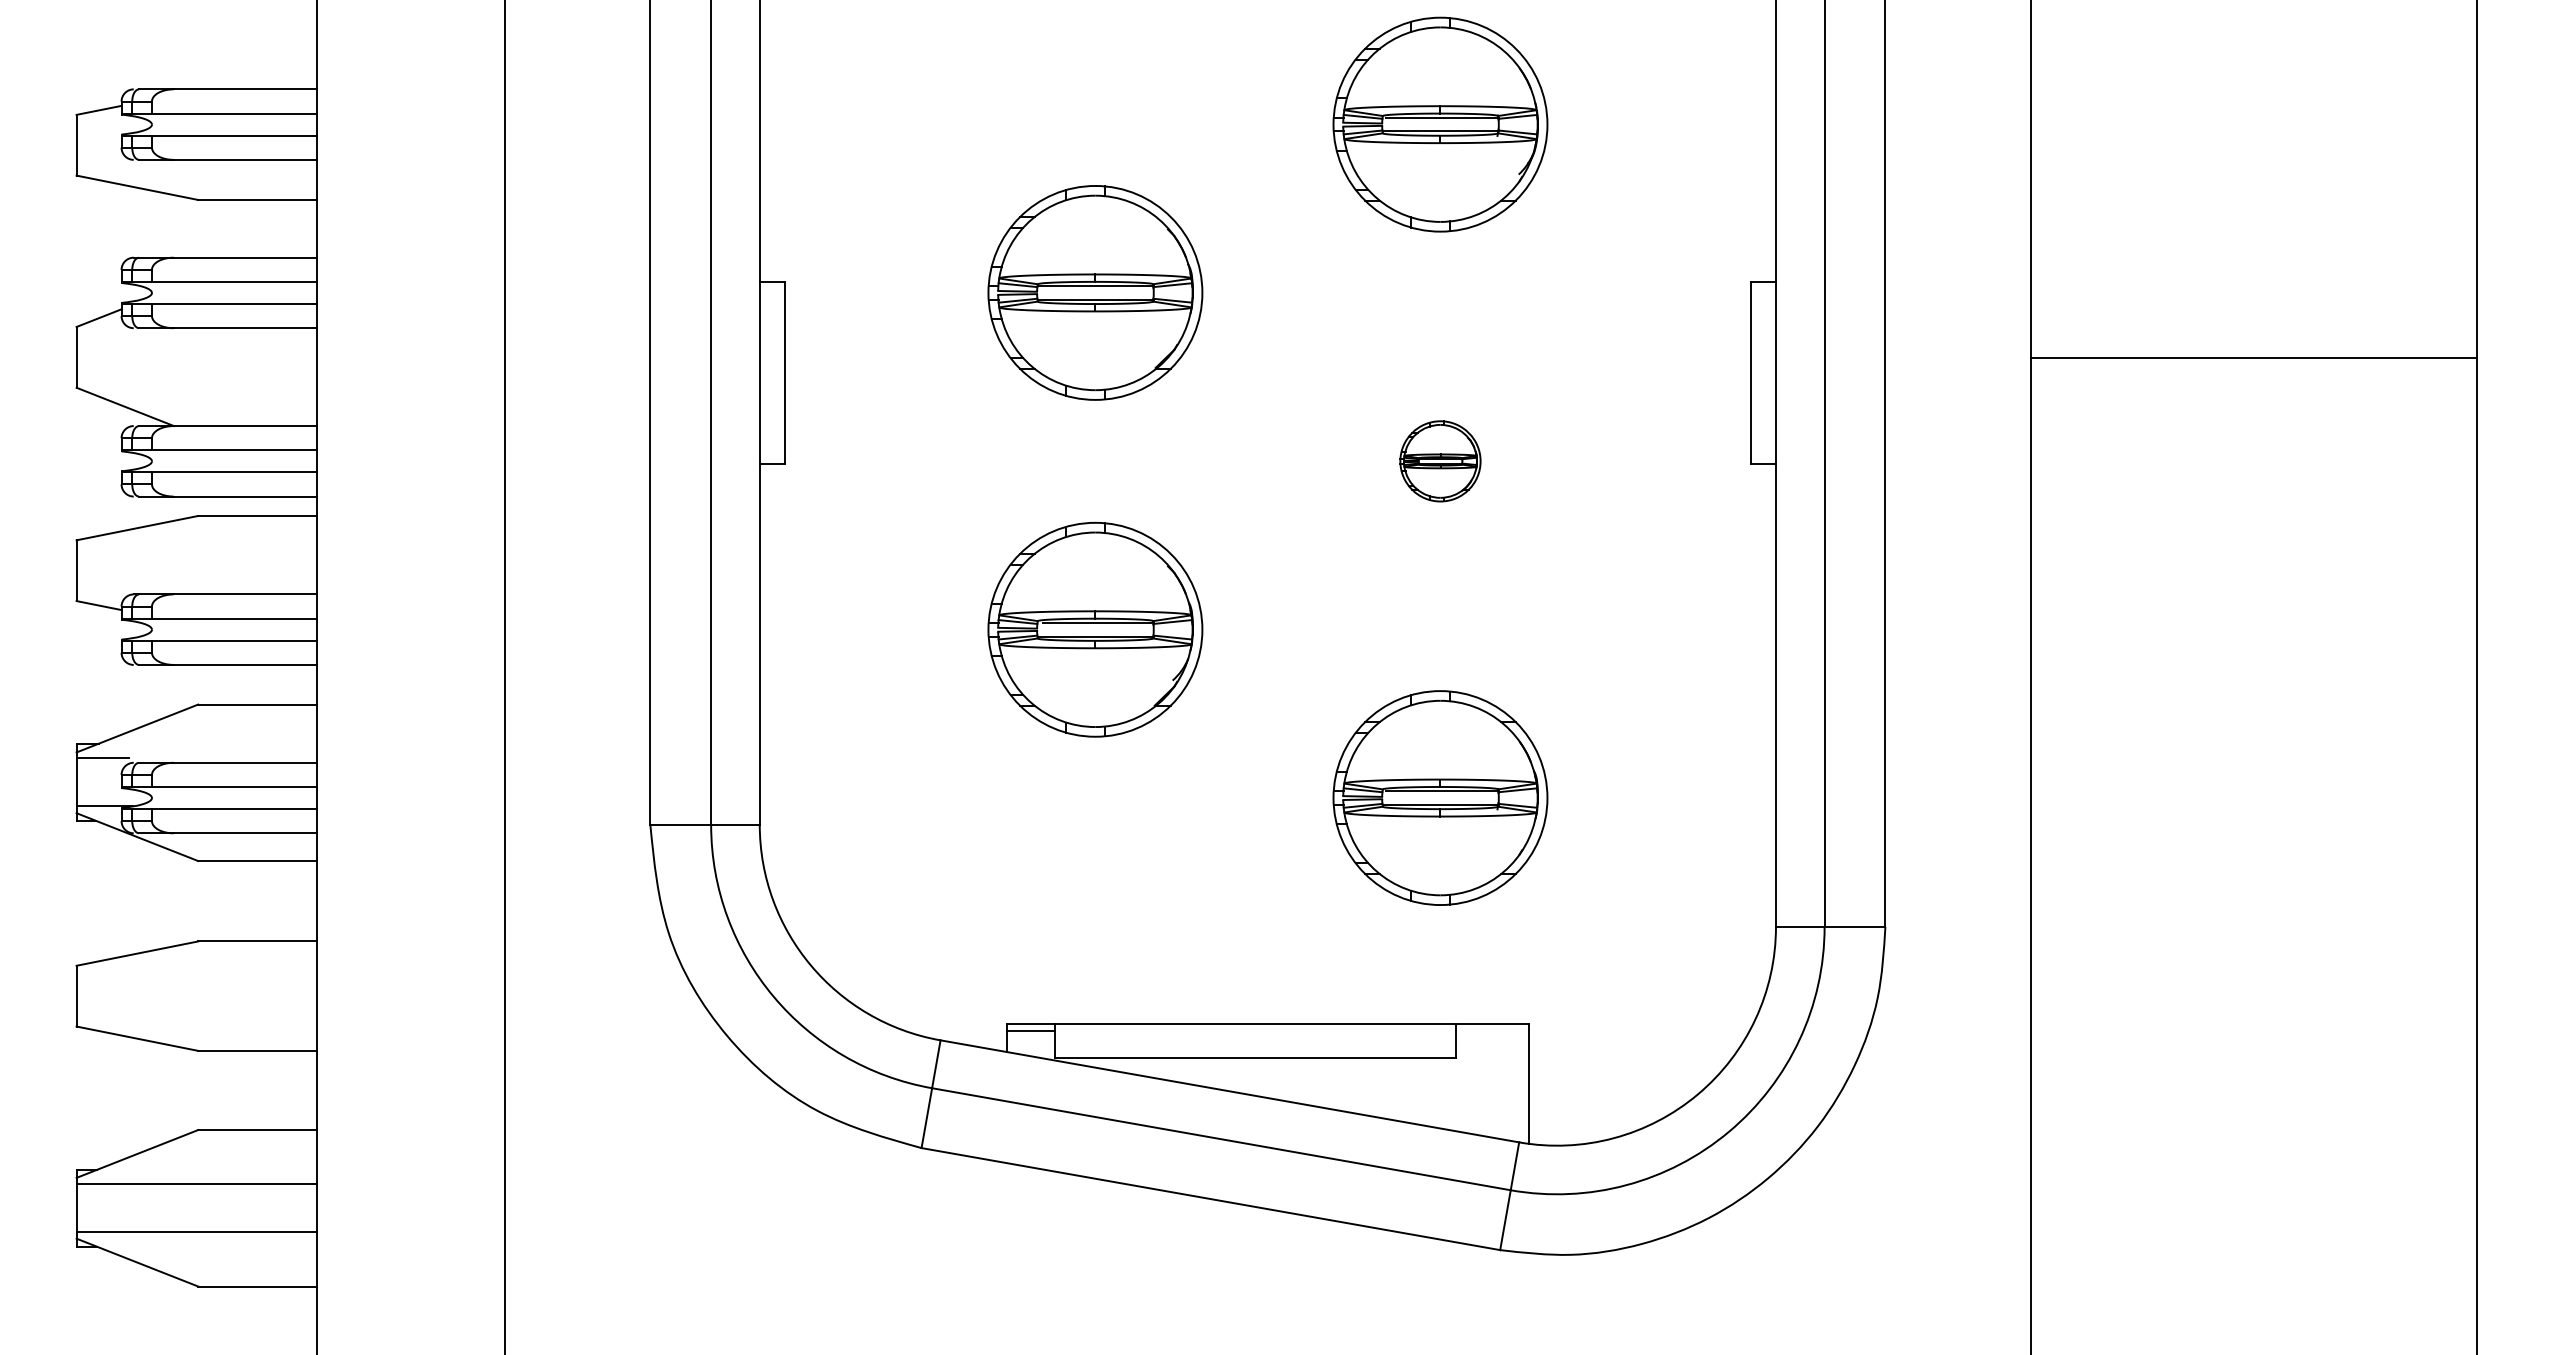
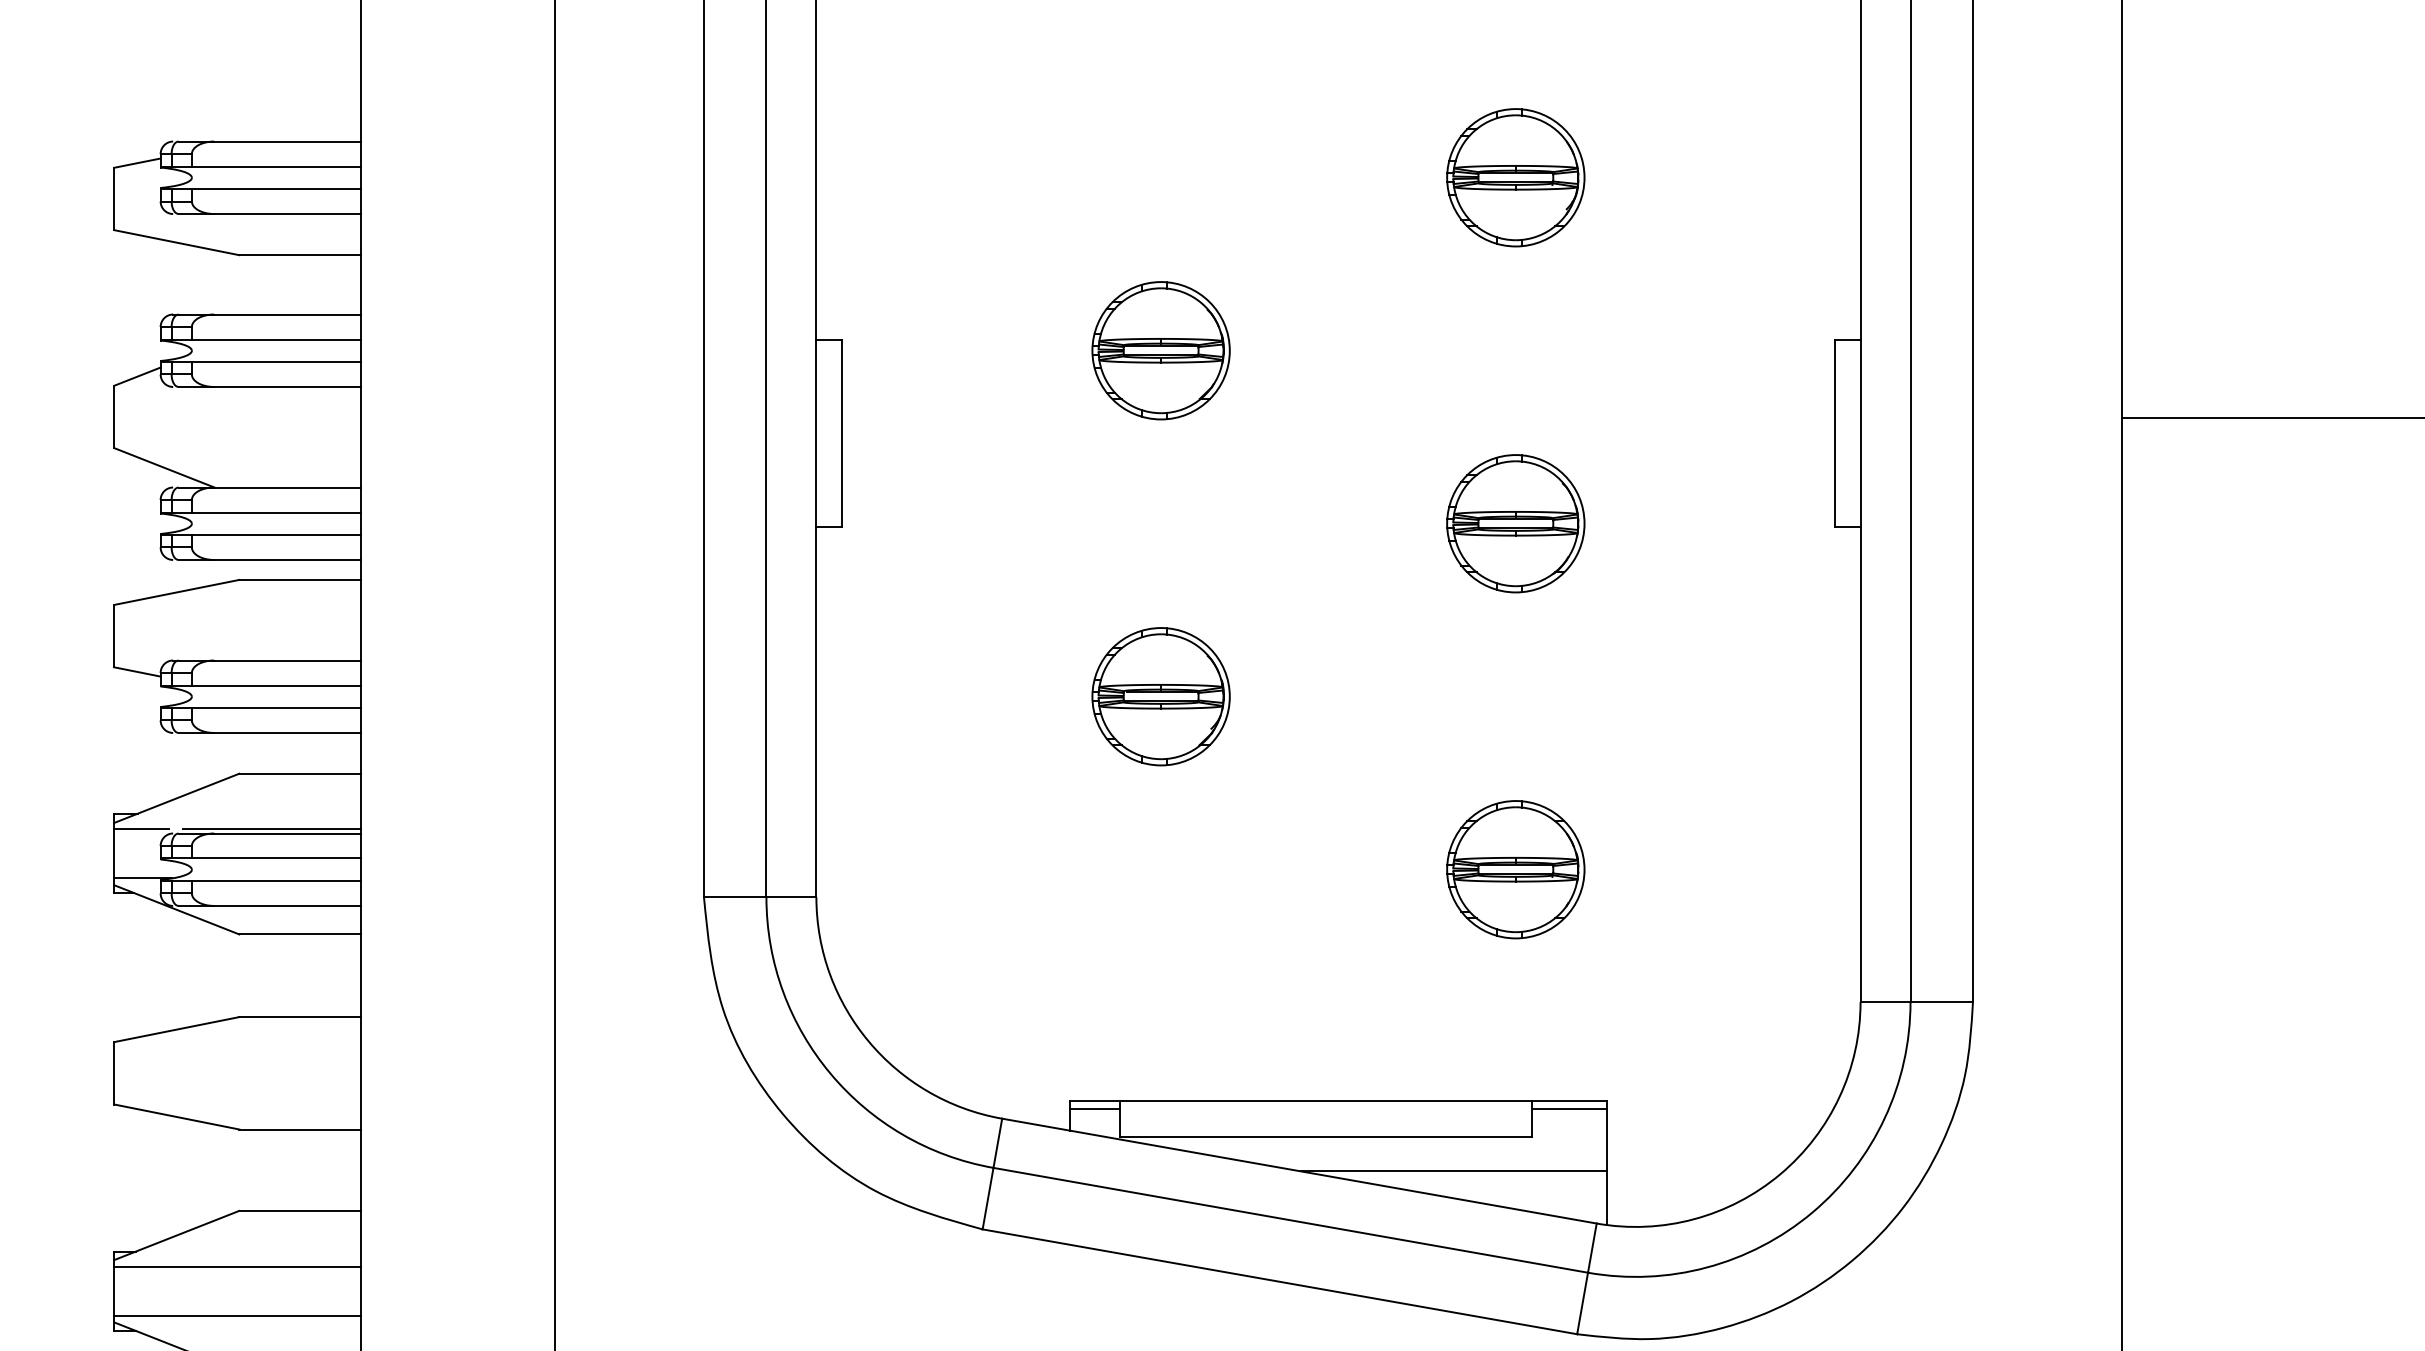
part: (1440, 124) -> (1515, 177), size x0.62
part: (1094, 292) -> (1160, 350), size x0.62
part: (1440, 461) -> (1515, 523), size x1.67
part: (1094, 629) -> (1160, 696), size x0.62
line: (229, 758) -> (271, 829), added
part: (1440, 797) -> (1515, 869), size x0.62
line: (1492, 1030) -> (1569, 1108), added
line: (1380, 1091) -> (1454, 1171), added

